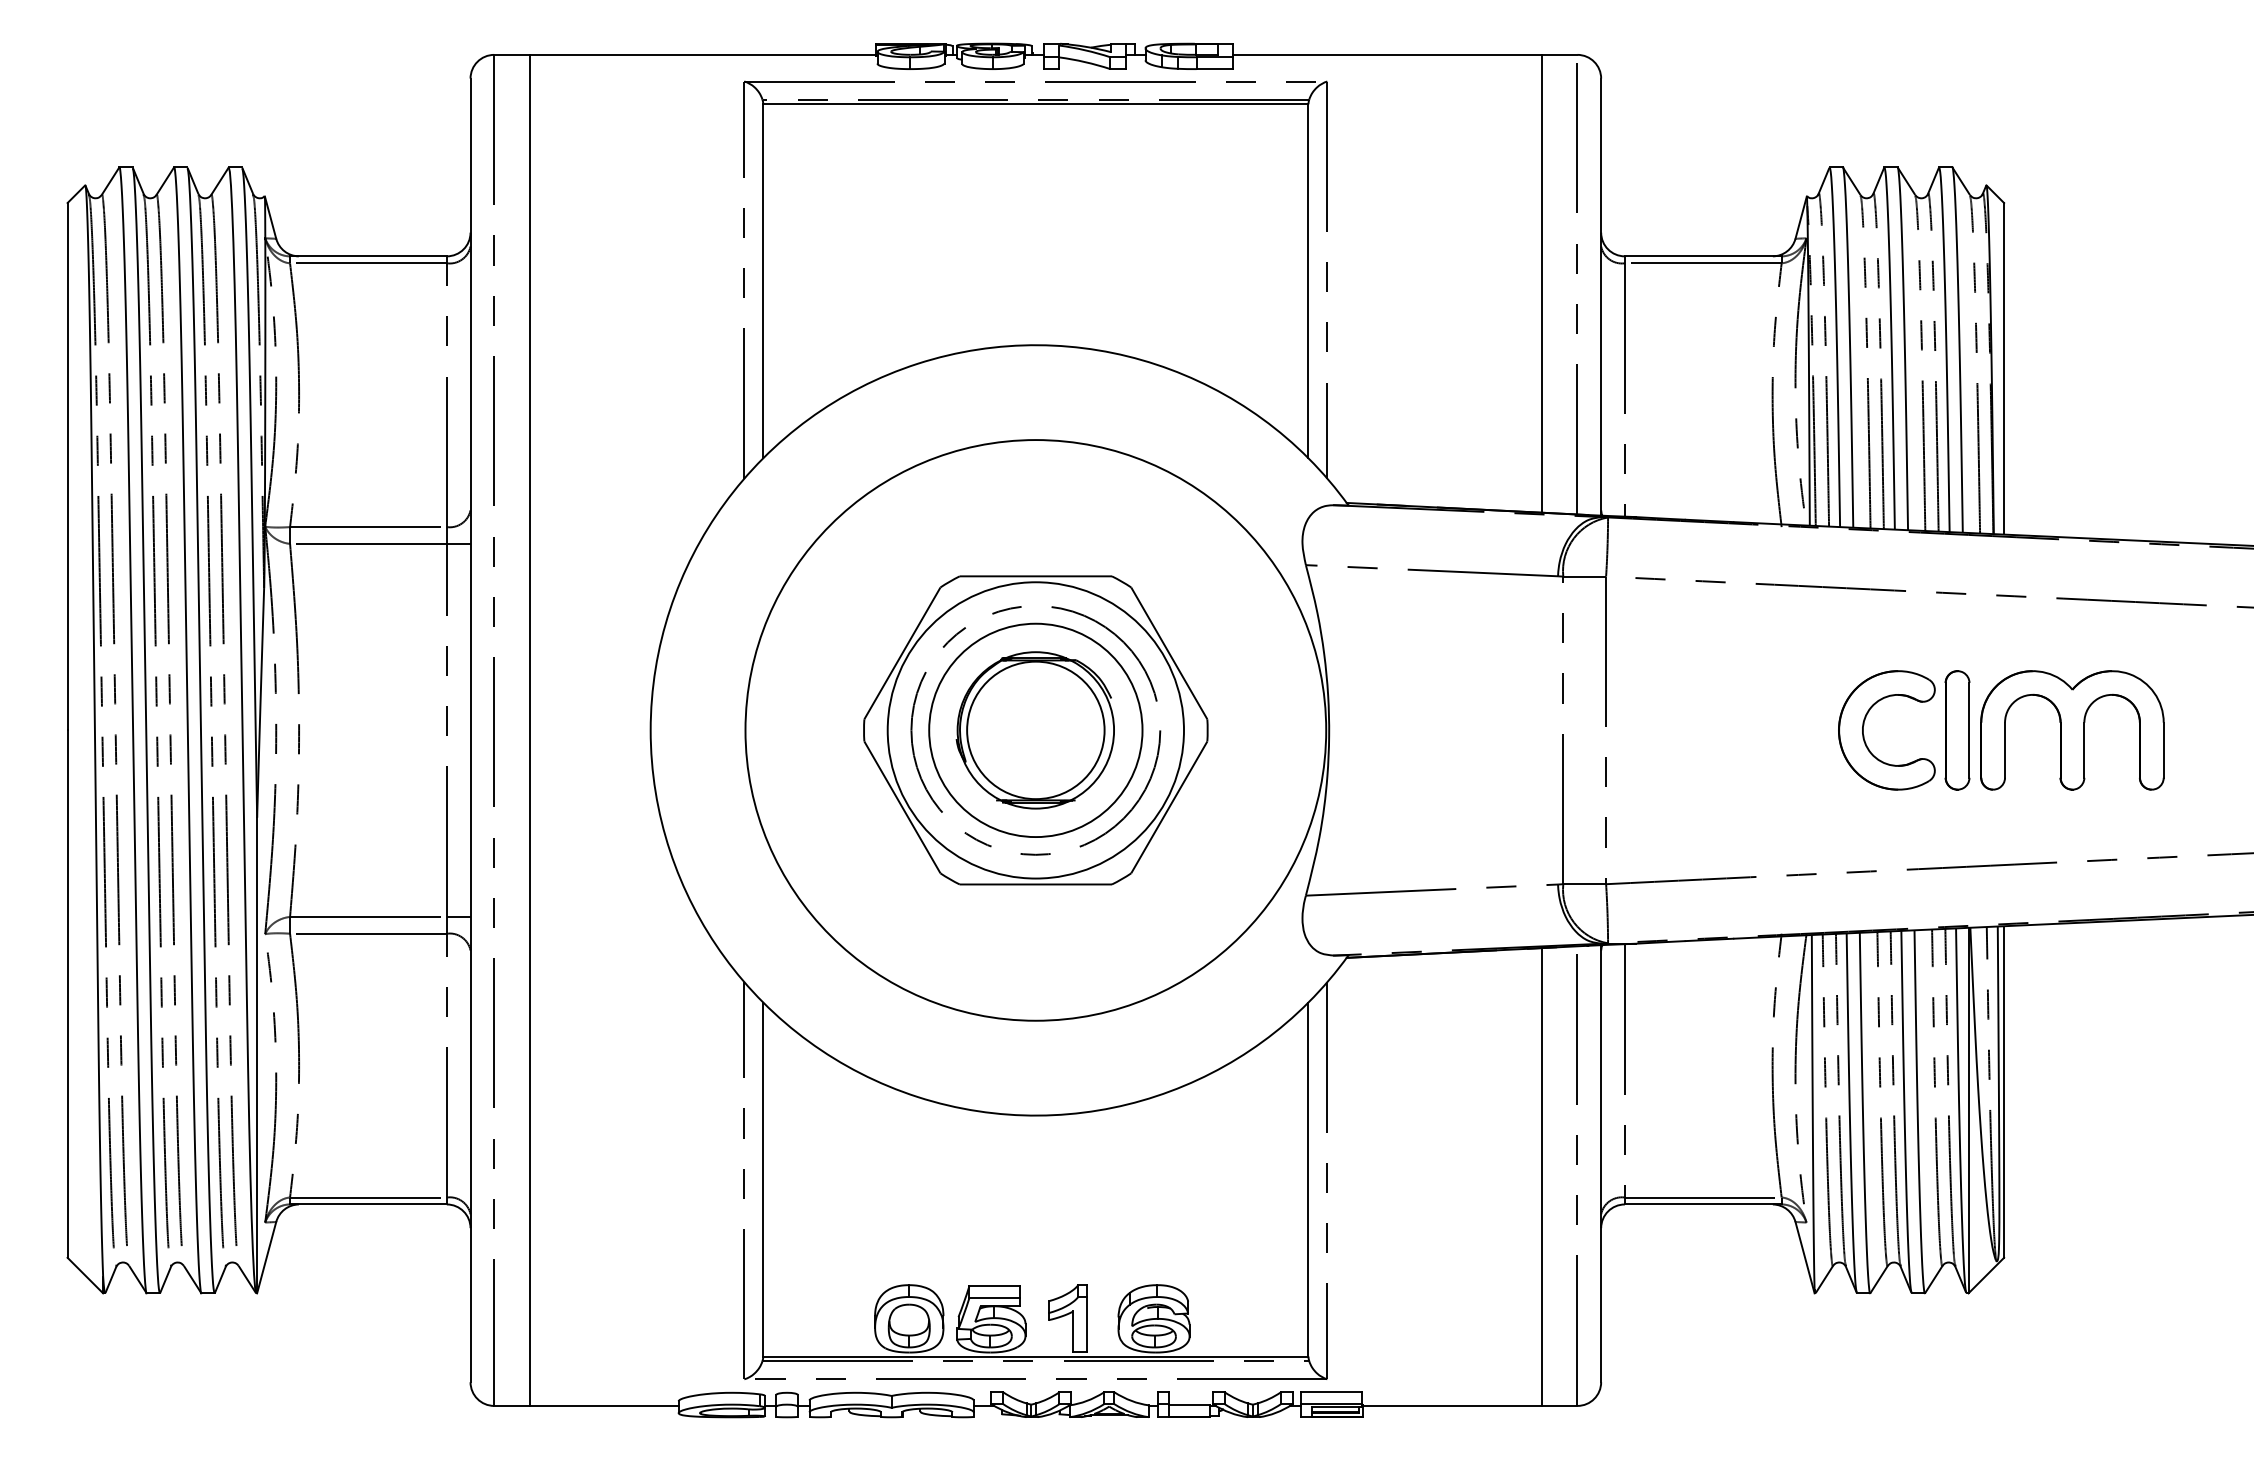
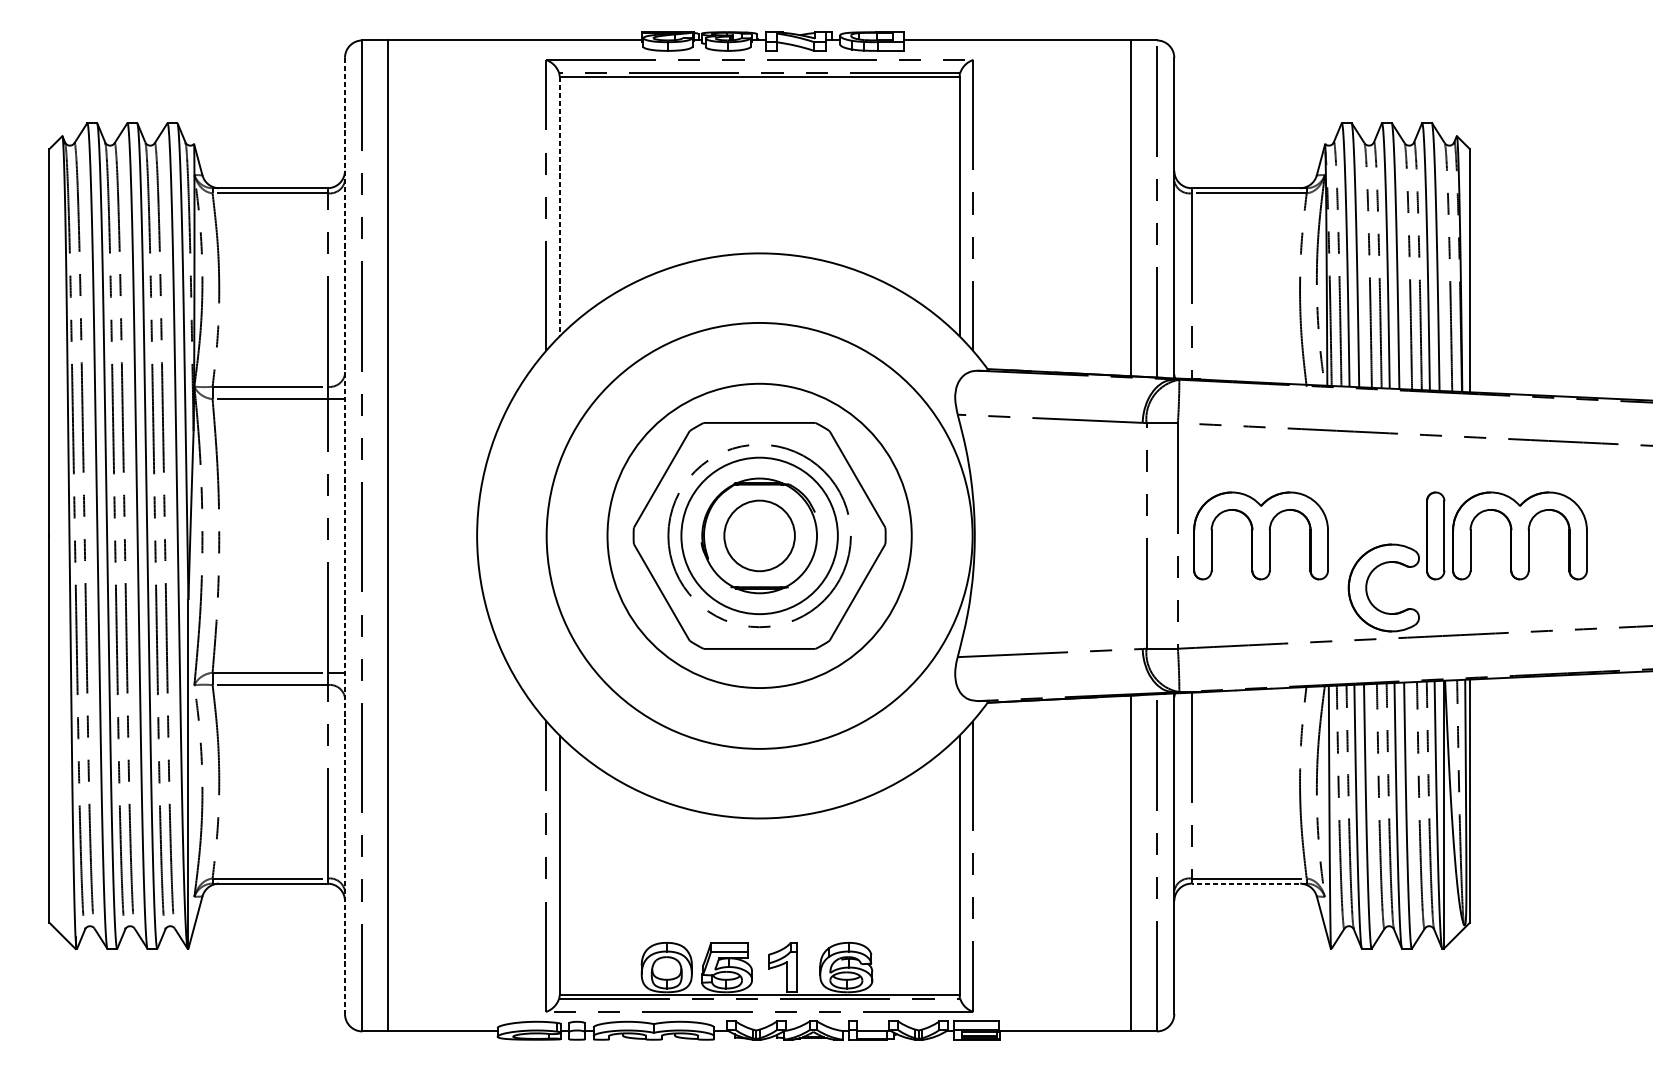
line: (763, 281) -> (559, 206), solid -> dashed
part: (1864, 725) -> (1367, 584), moved
line: (470, 730) -> (344, 536), solid -> dashed
circle: (1035, 730) -> (759, 536), size x0.7
circle: (1035, 730) -> (759, 536), size x1.4
part: (1719, 730) -> (1261, 536), added
line: (1702, 1204) -> (1248, 883), solid -> dashed

